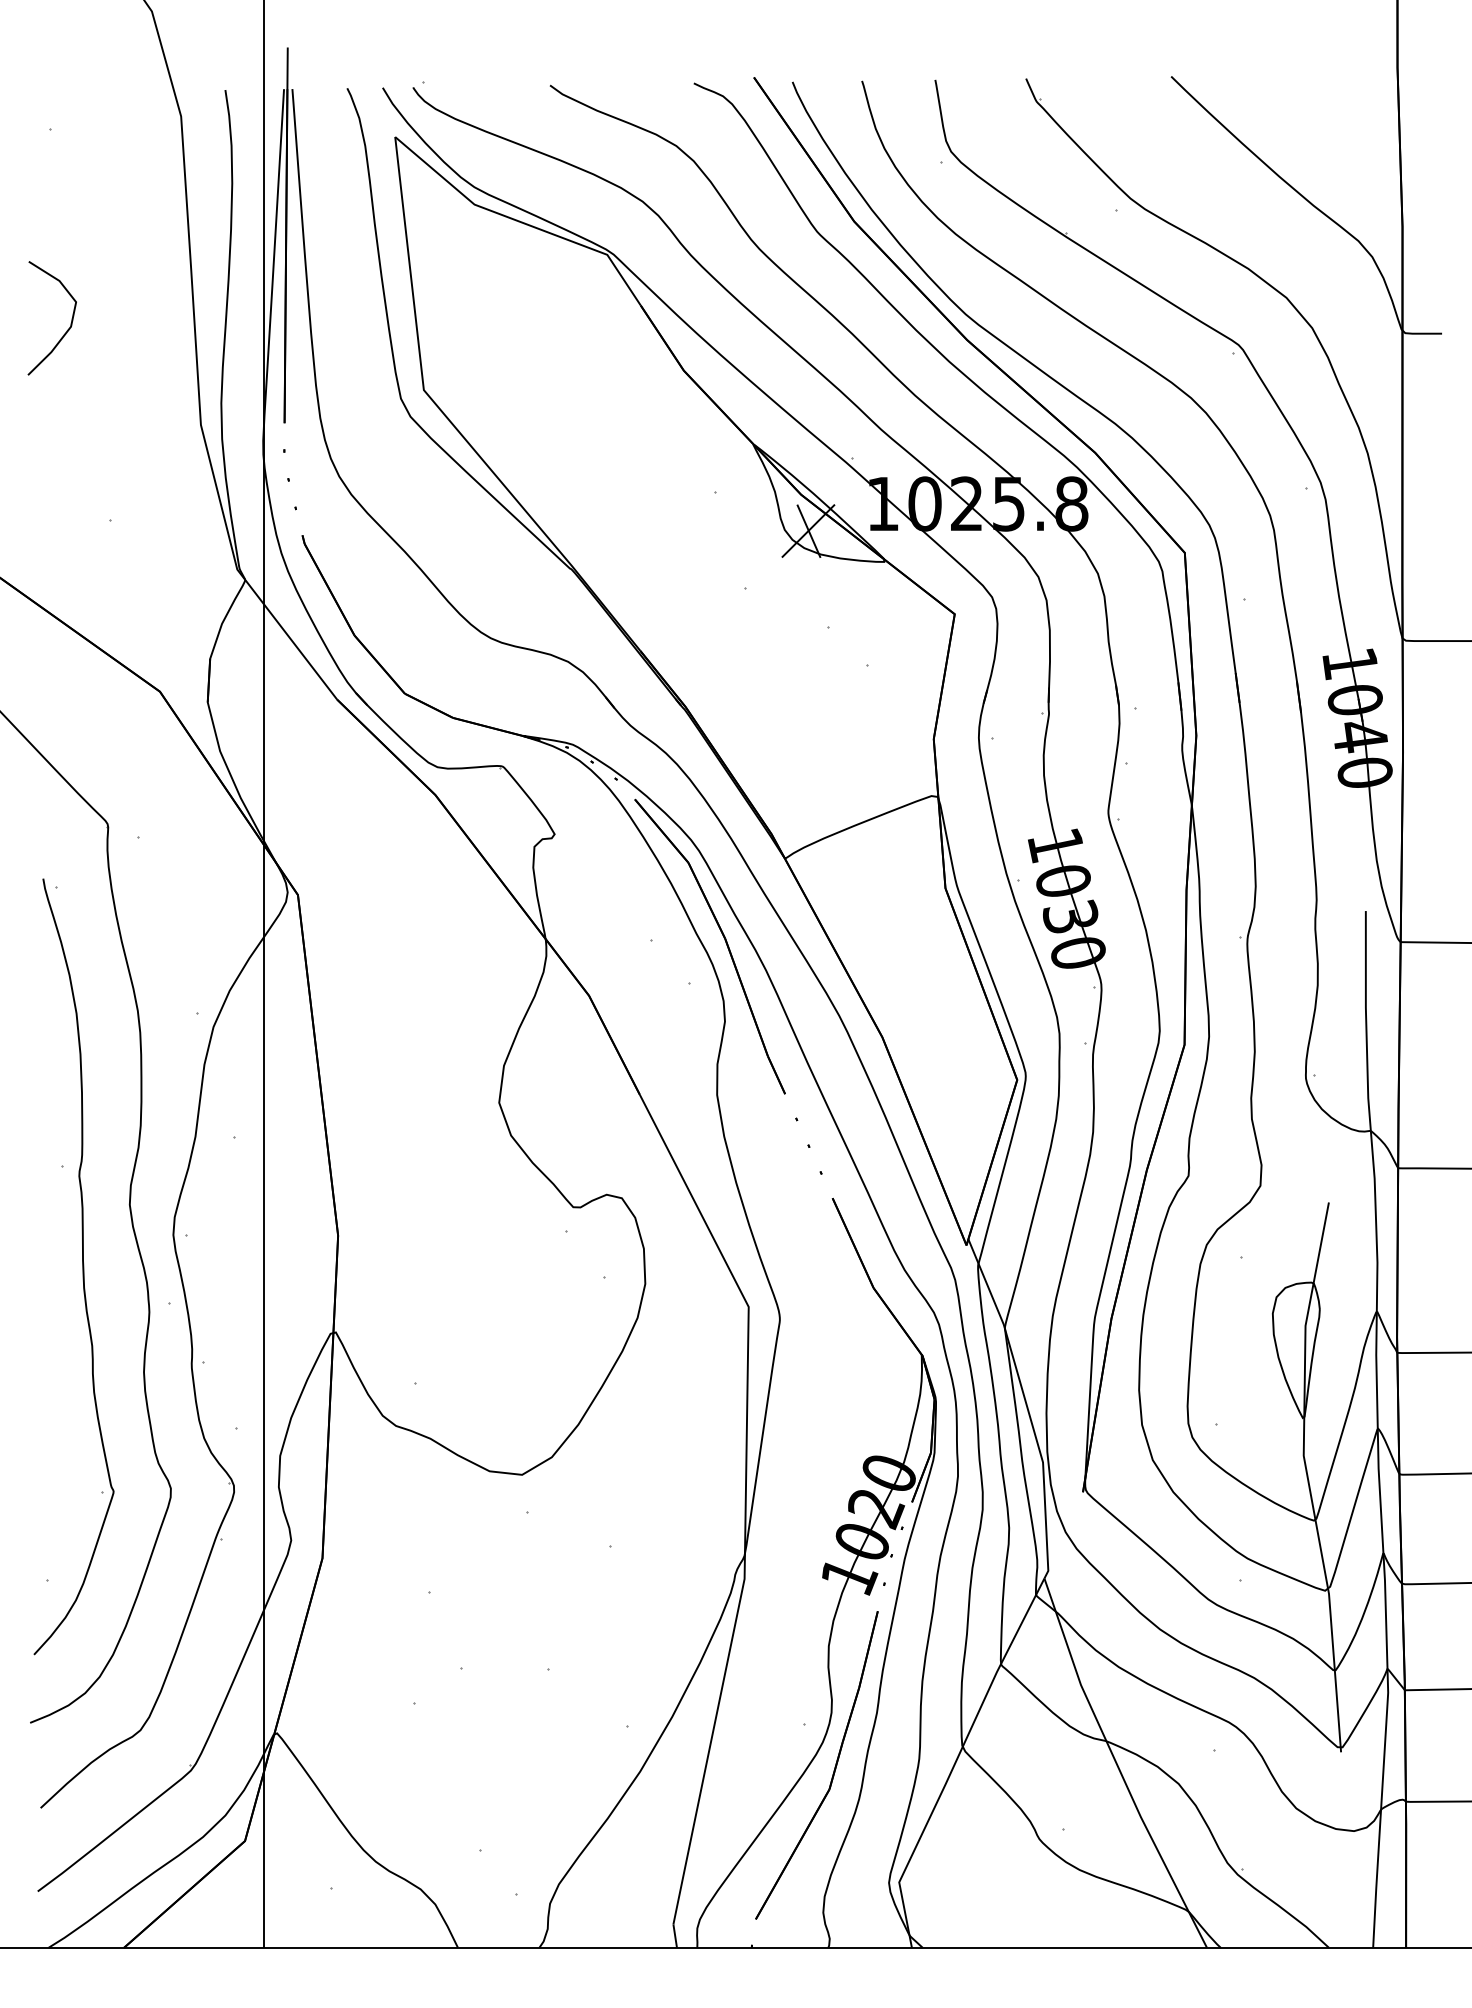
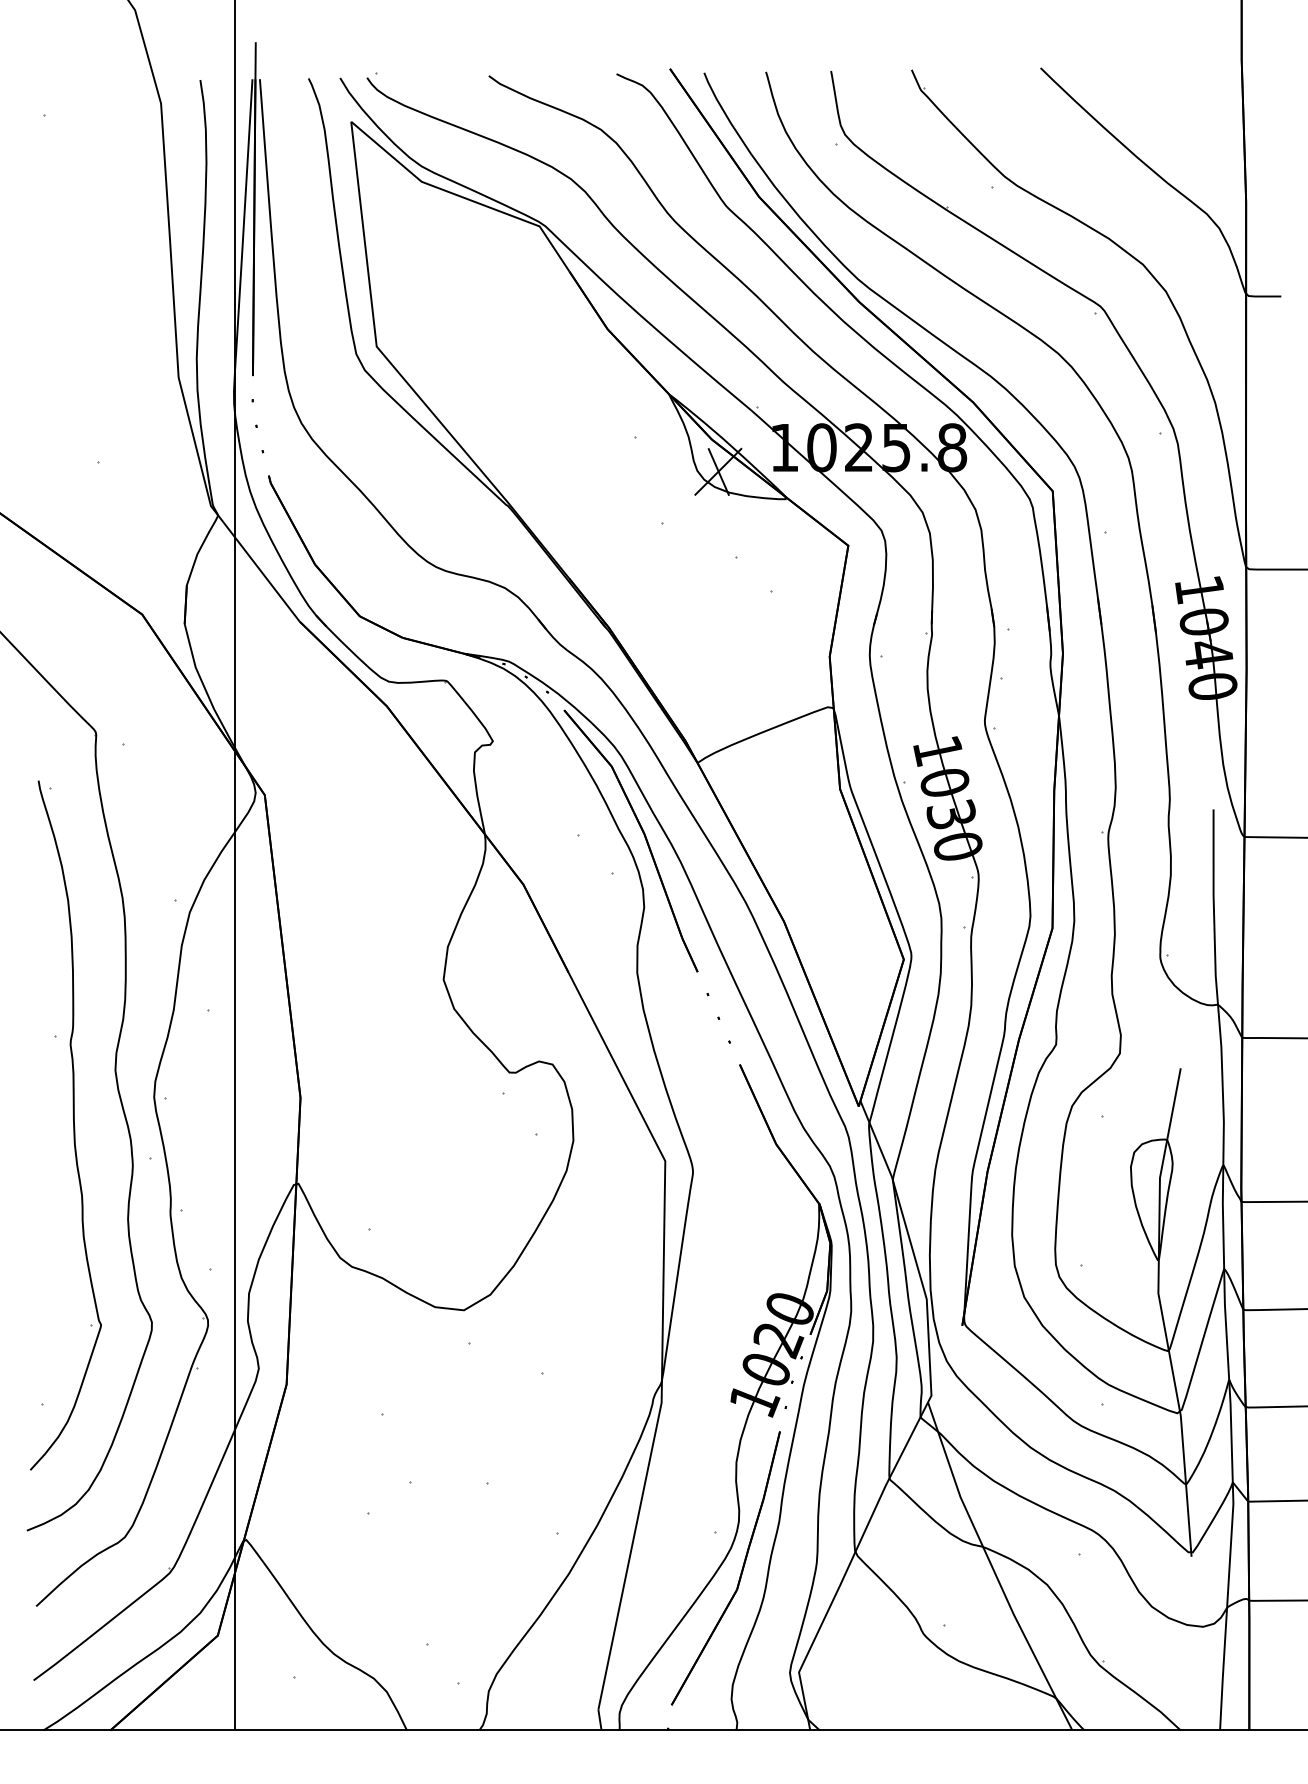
curve: (70, 323) -> (62, 287), removed

